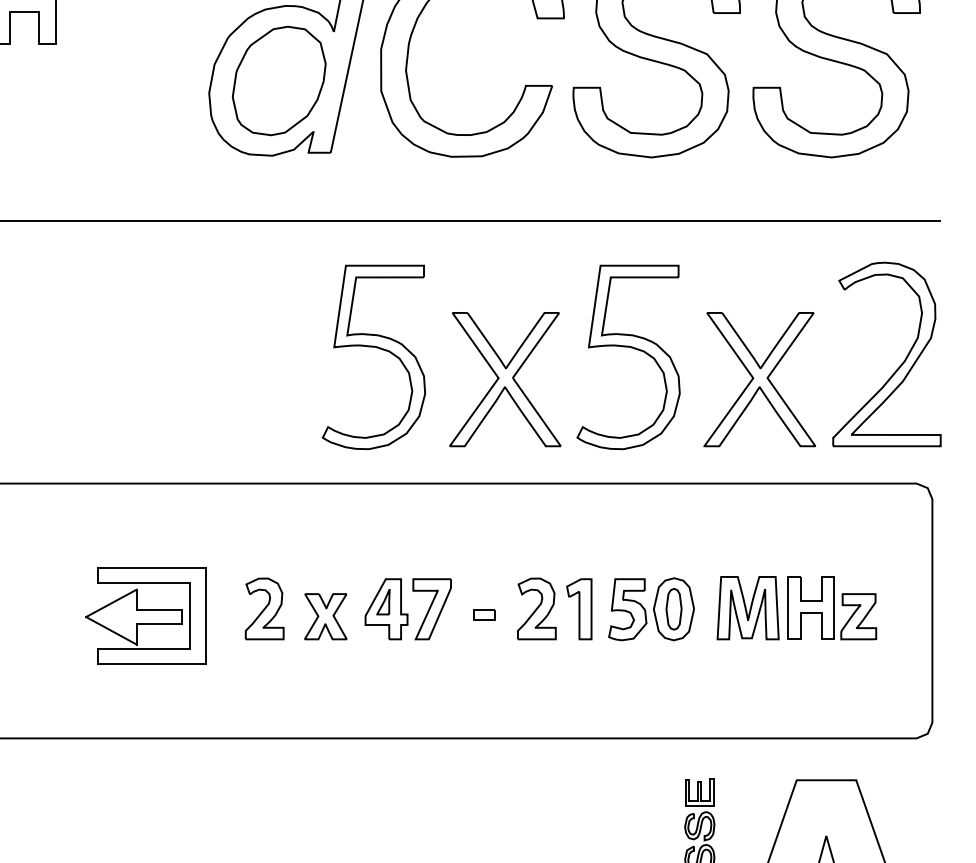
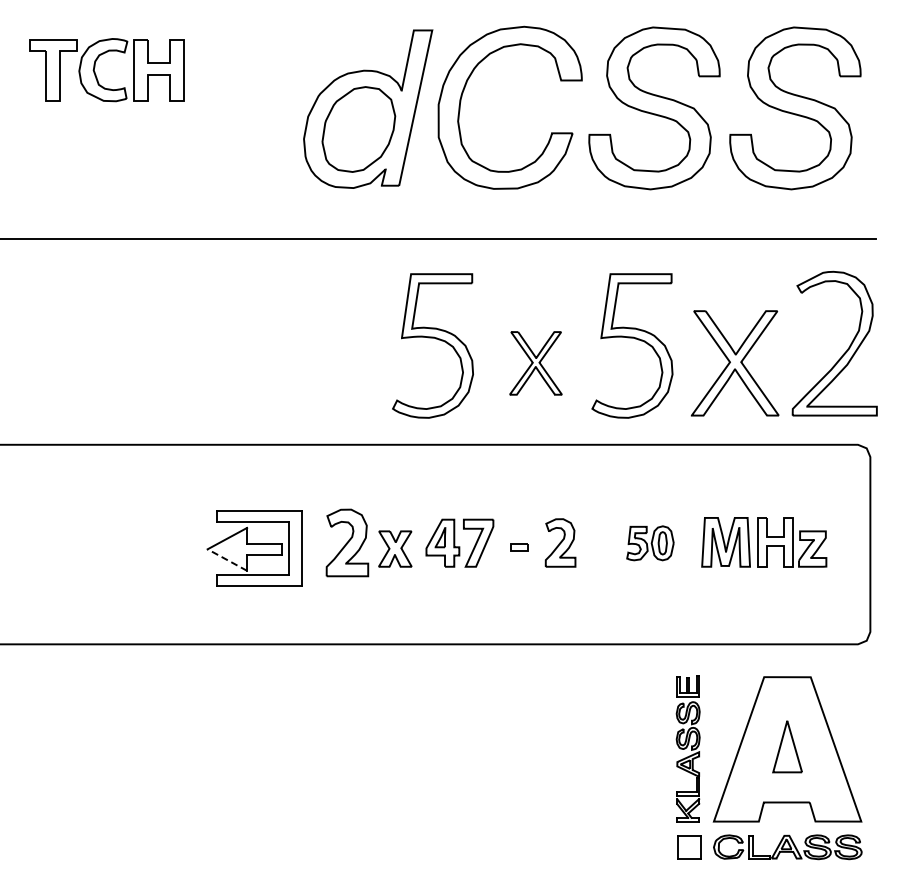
part: (504, 379) -> (535, 363), size x0.6
part: (264, 608) -> (347, 542), size x1.4
part: (578, 608) -> (593, 542), removed
part: (651, 609) -> (650, 543), size x0.7
line: (110, 630) -> (226, 559), solid -> dashed

